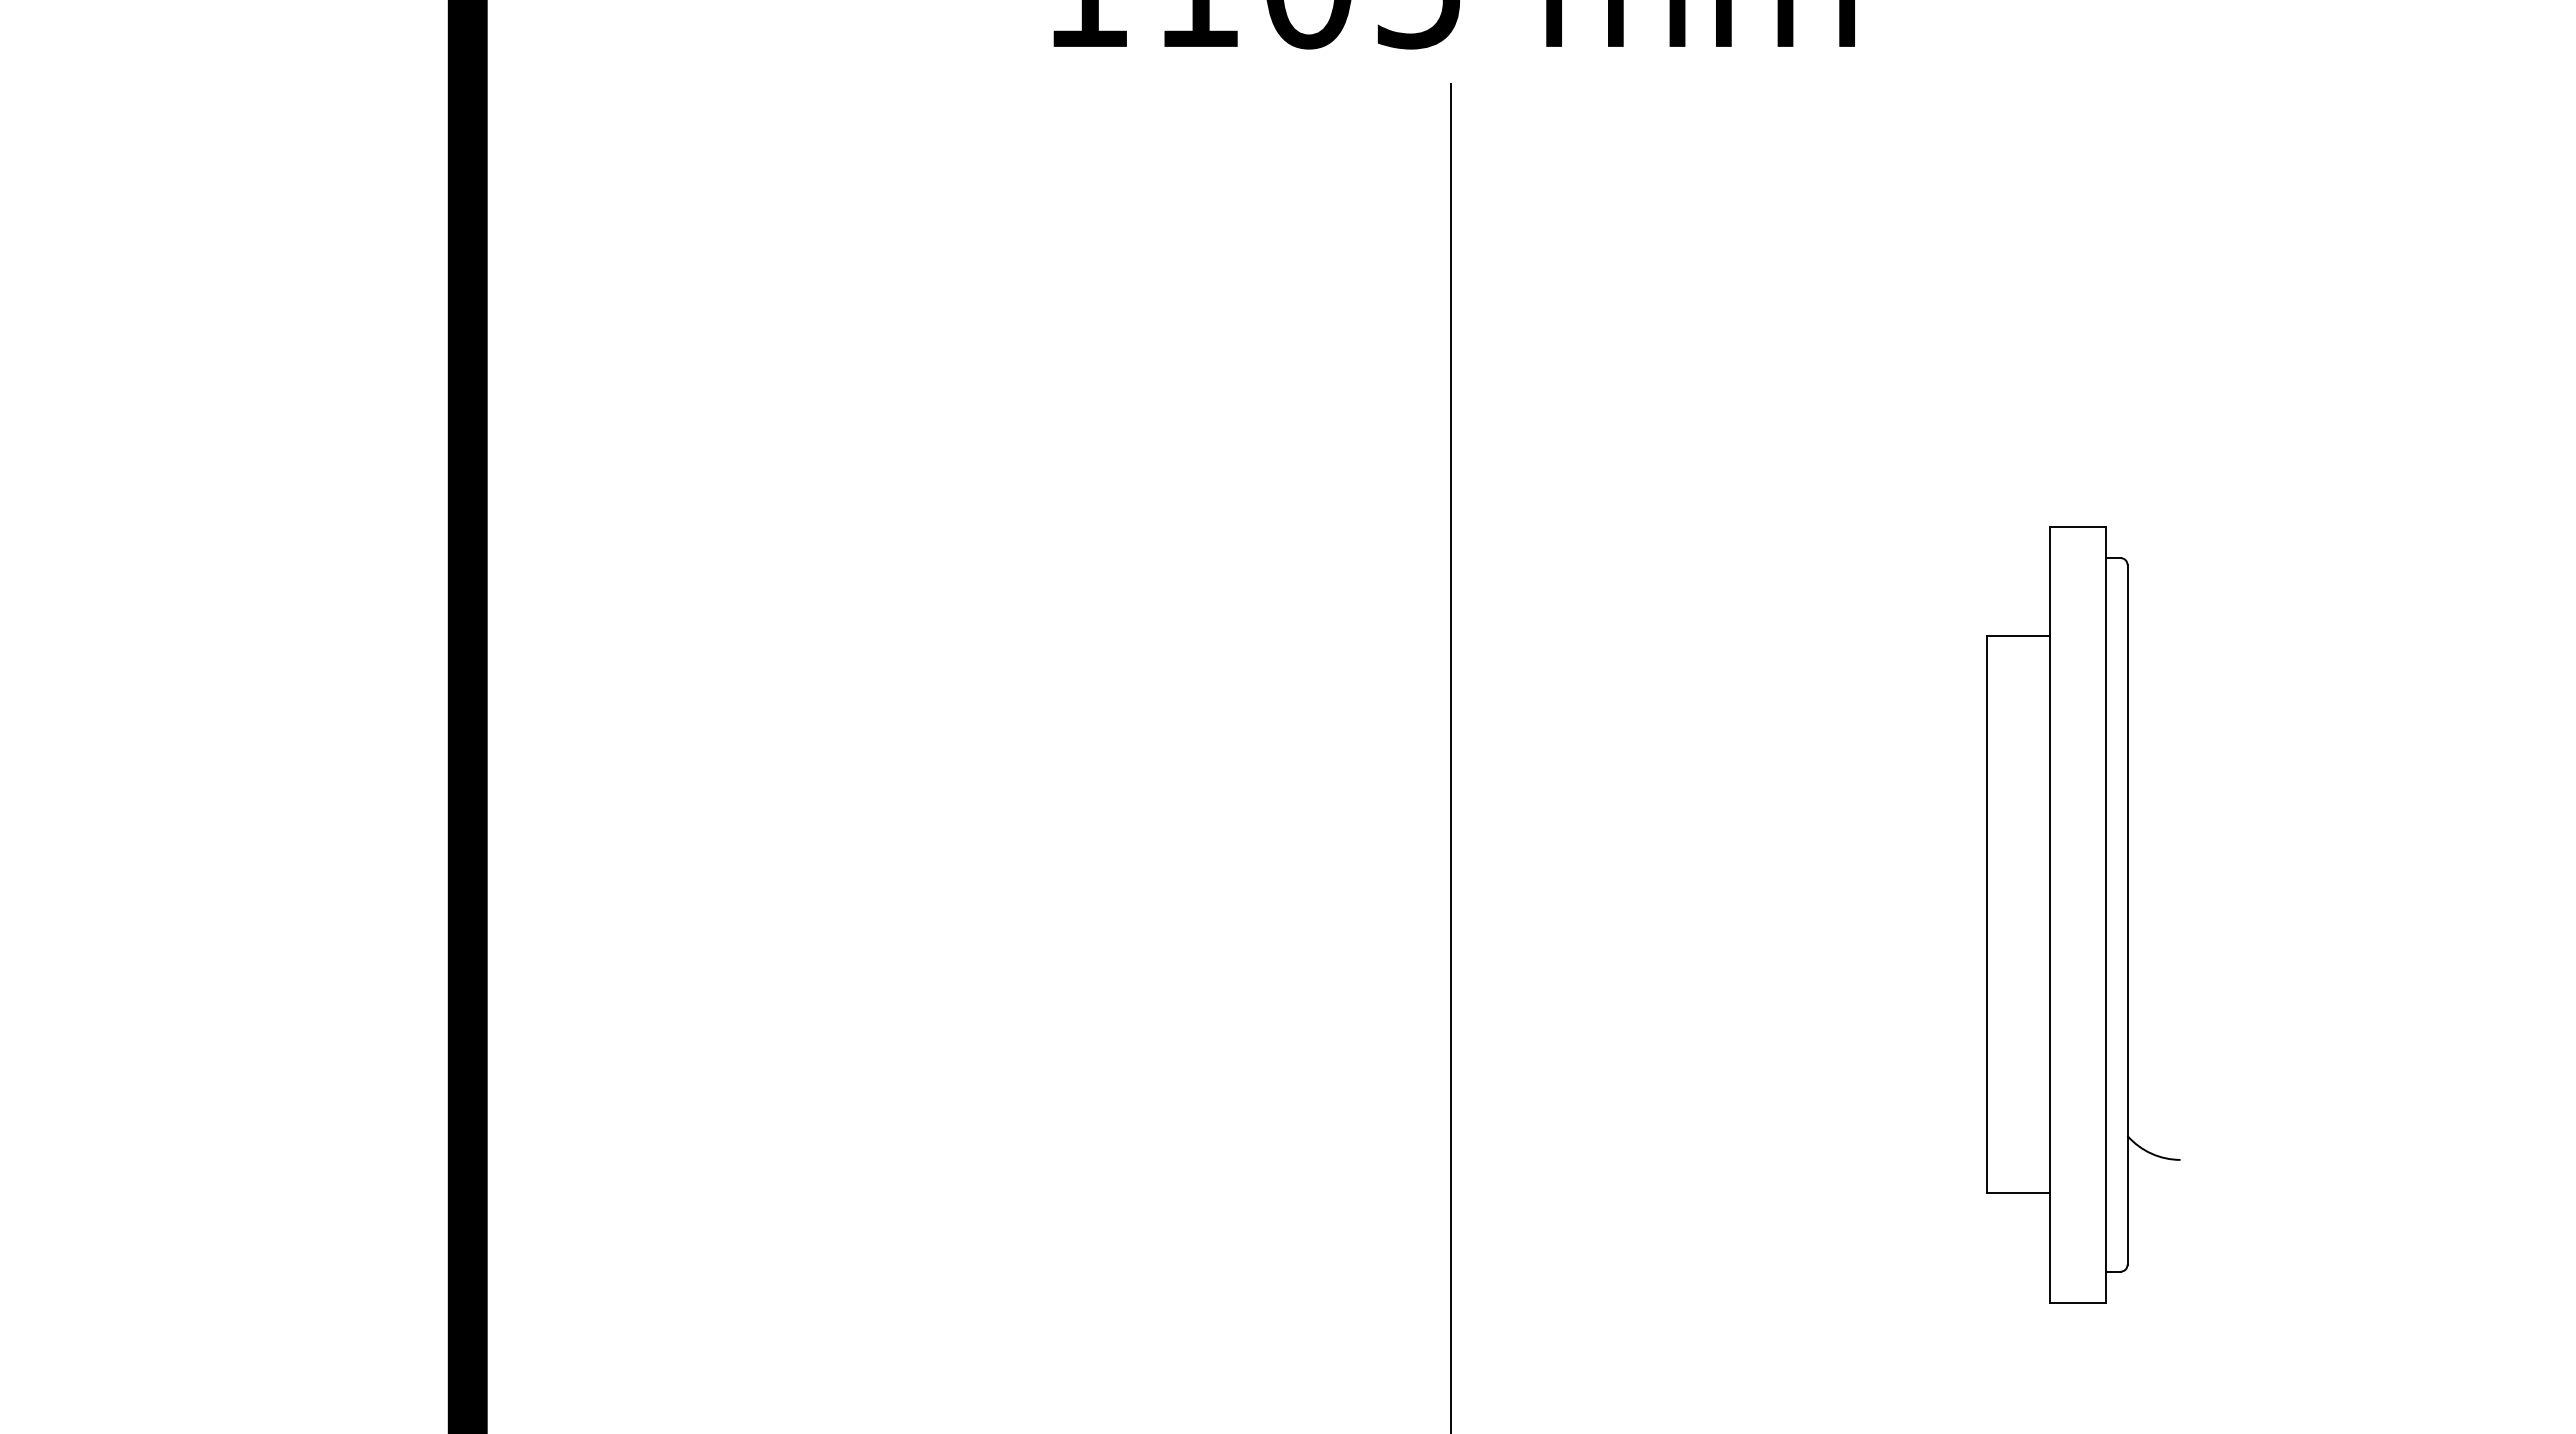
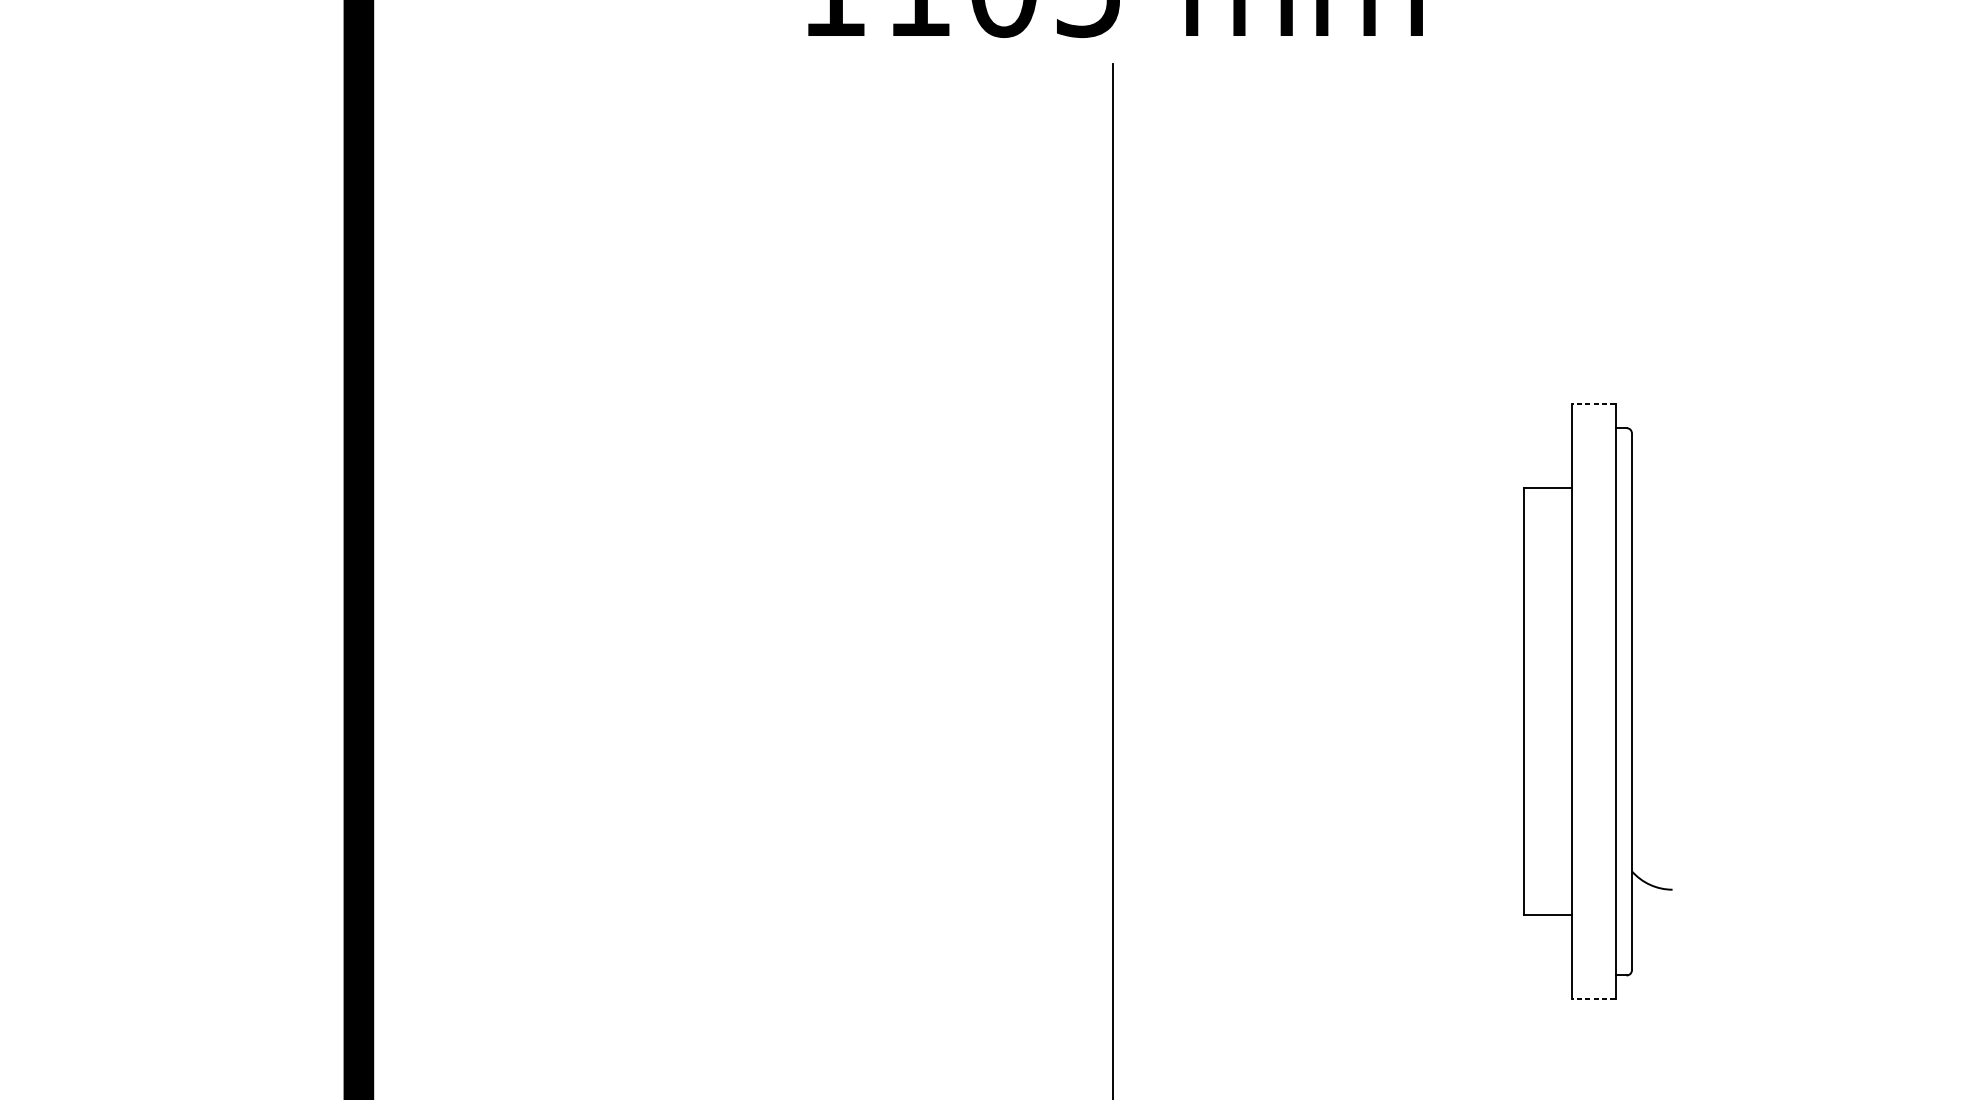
line: (2077, 526) -> (1593, 403), solid -> dashed
line: (2077, 1302) -> (1593, 999), solid -> dashed

